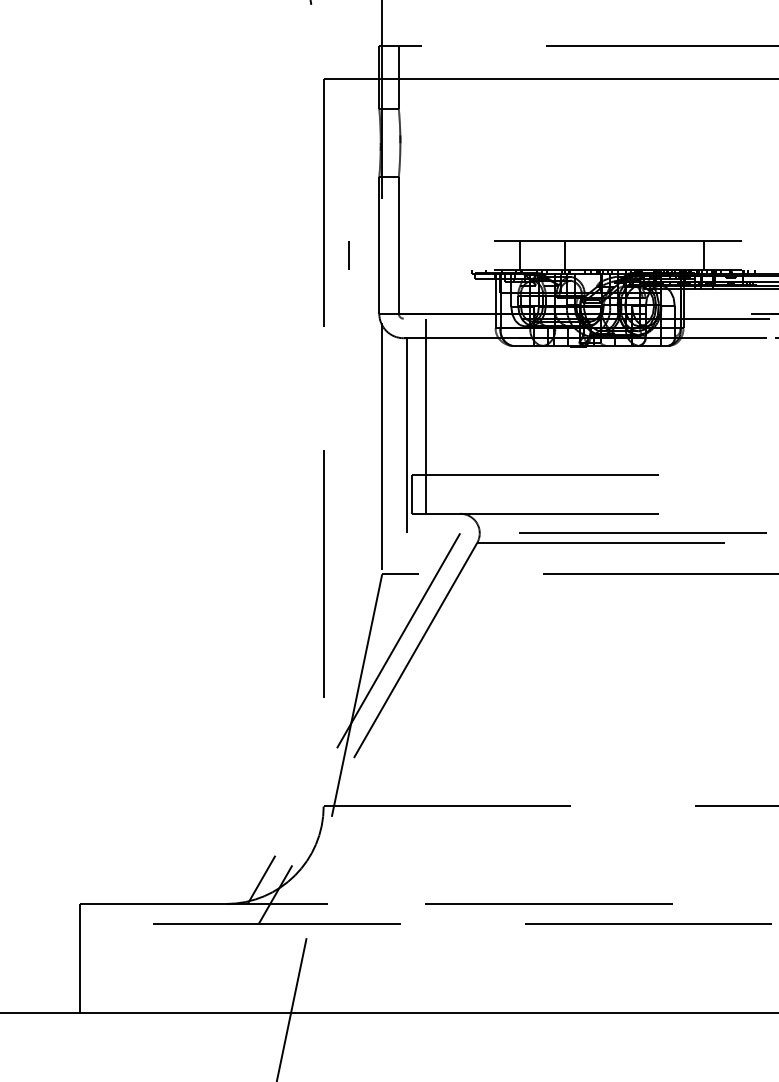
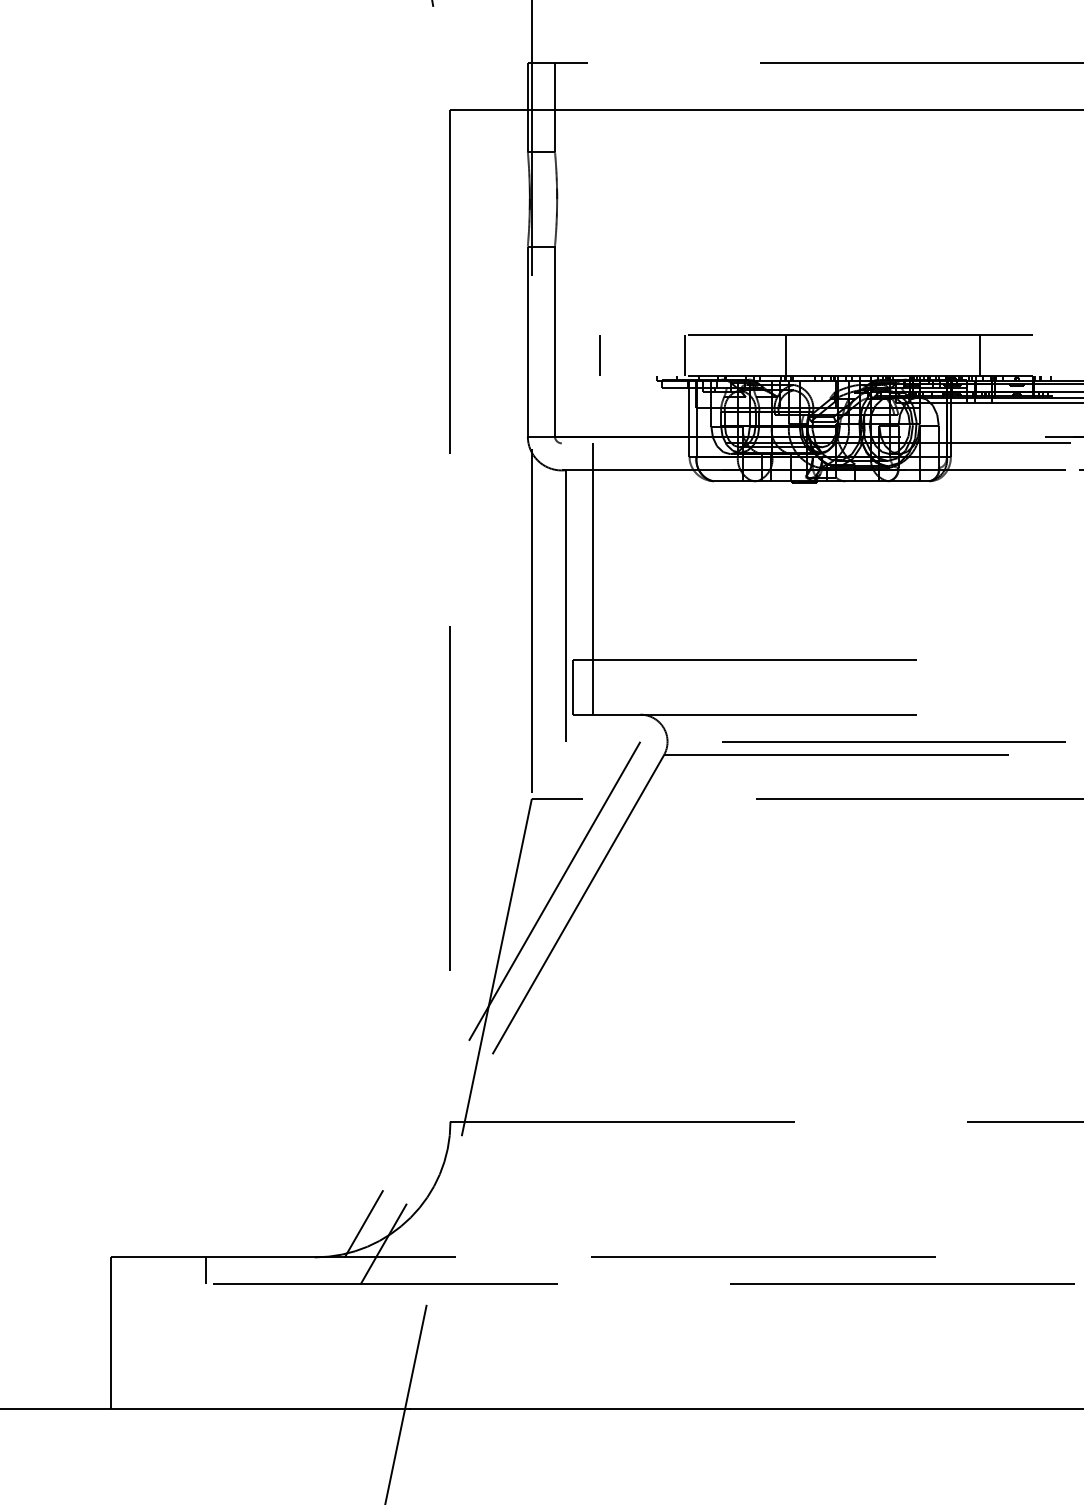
line: (519, 254) -> (685, 354), moved
line: (348, 255) -> (599, 355), moved
line: (148, 913) -> (206, 1270), added

